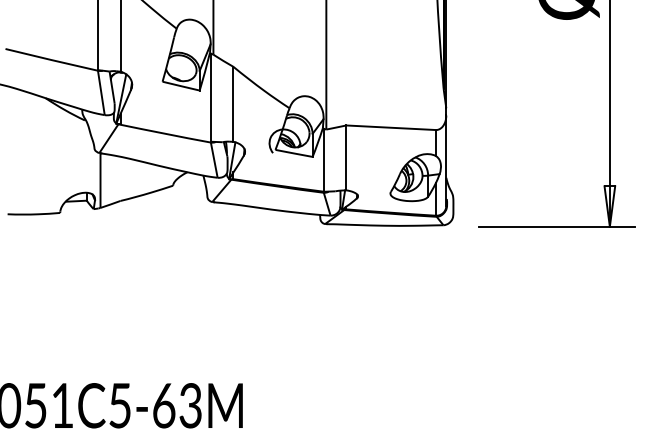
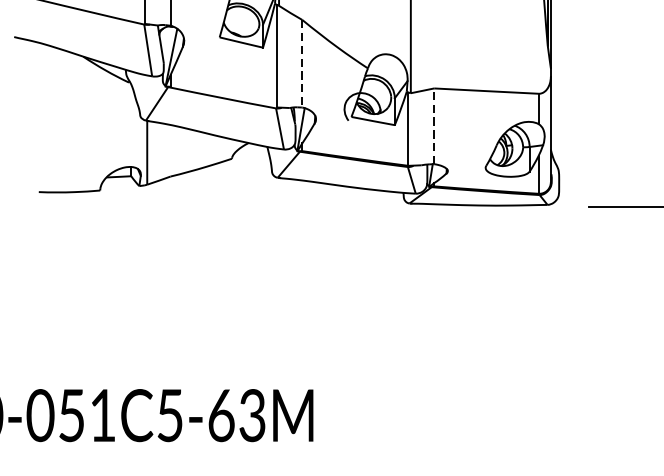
line: (233, 104) -> (302, 63), solid -> dashed
line: (346, 157) -> (434, 125), solid -> dashed

